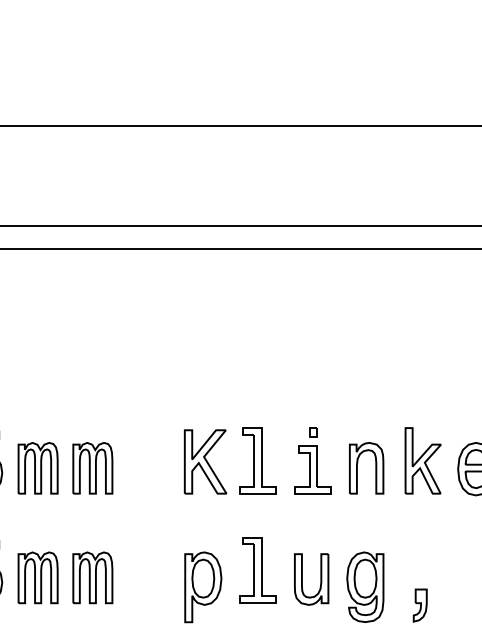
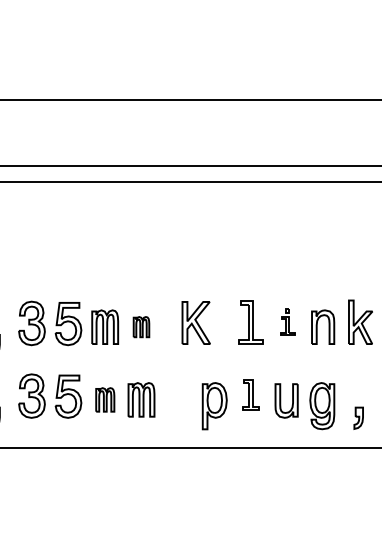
part: (204, 461) -> (195, 322), moved
part: (312, 461) -> (287, 322), size x0.6
part: (92, 467) -> (141, 326), size x0.6
part: (257, 569) -> (250, 394), size x0.7
part: (38, 577) -> (105, 399), size x0.7

